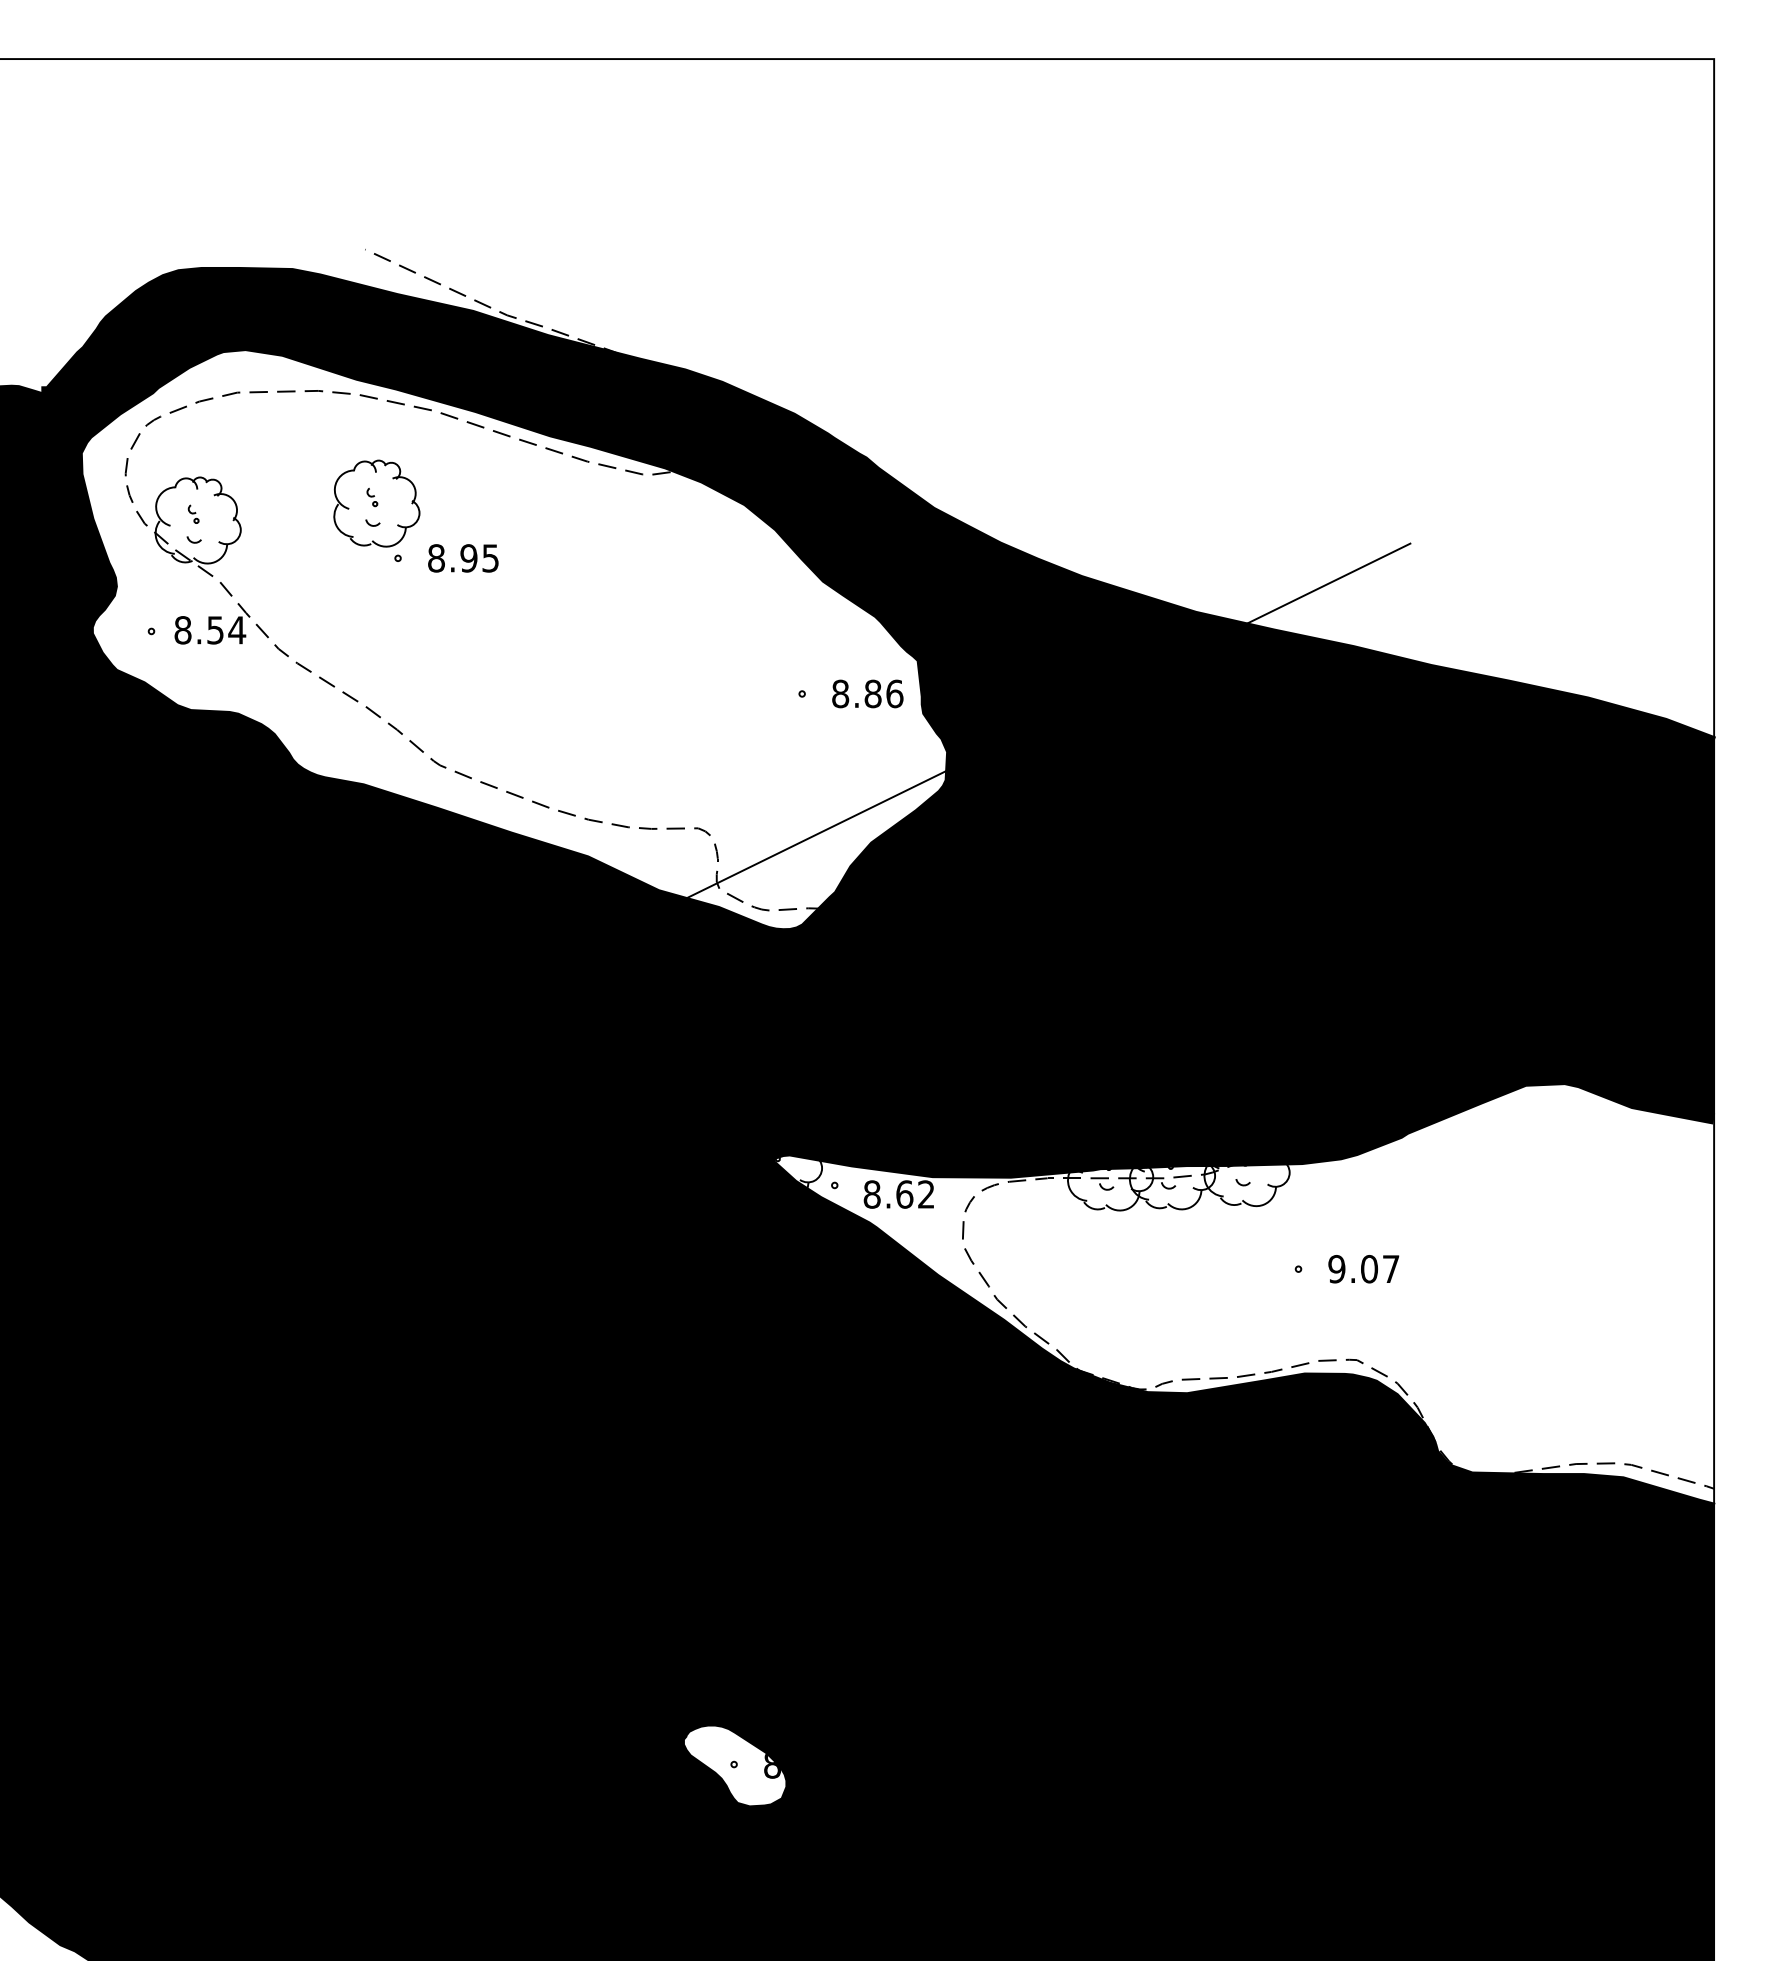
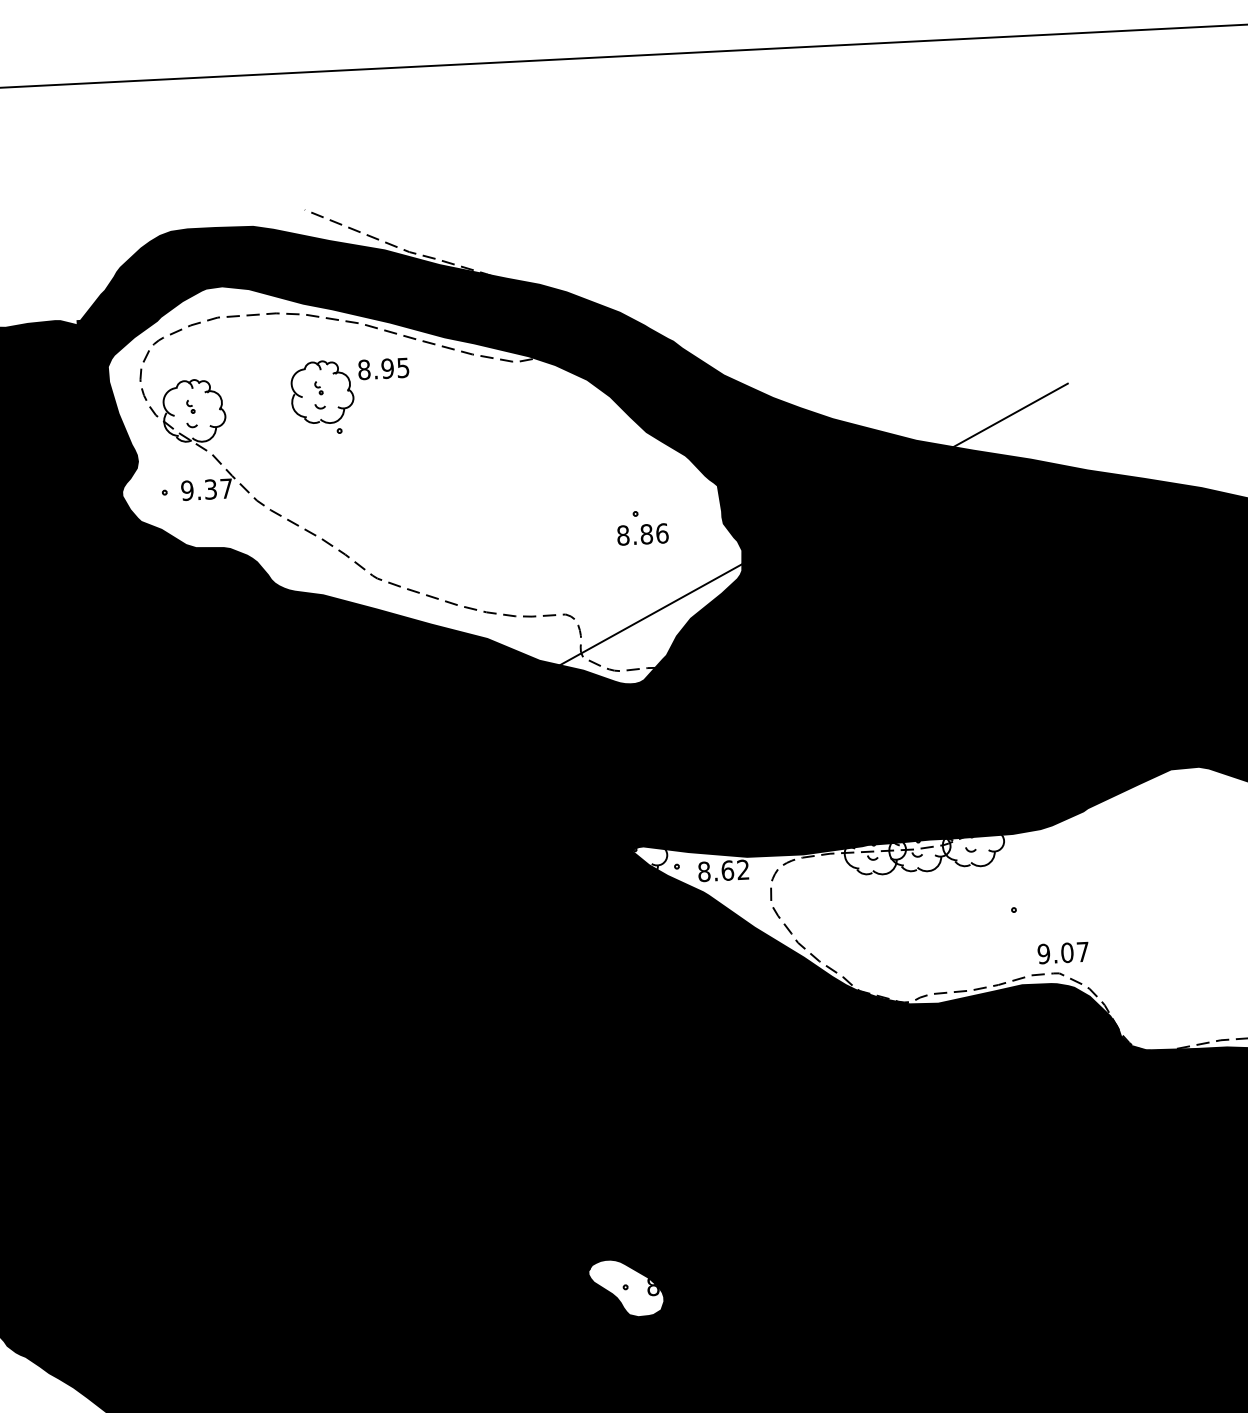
text: (463, 558) -> (383, 368), moved
text: (210, 630) -> (207, 489), 8.54 -> 9.37
text: (867, 693) -> (642, 534), moved
text: (1363, 1269) -> (1063, 953), moved

